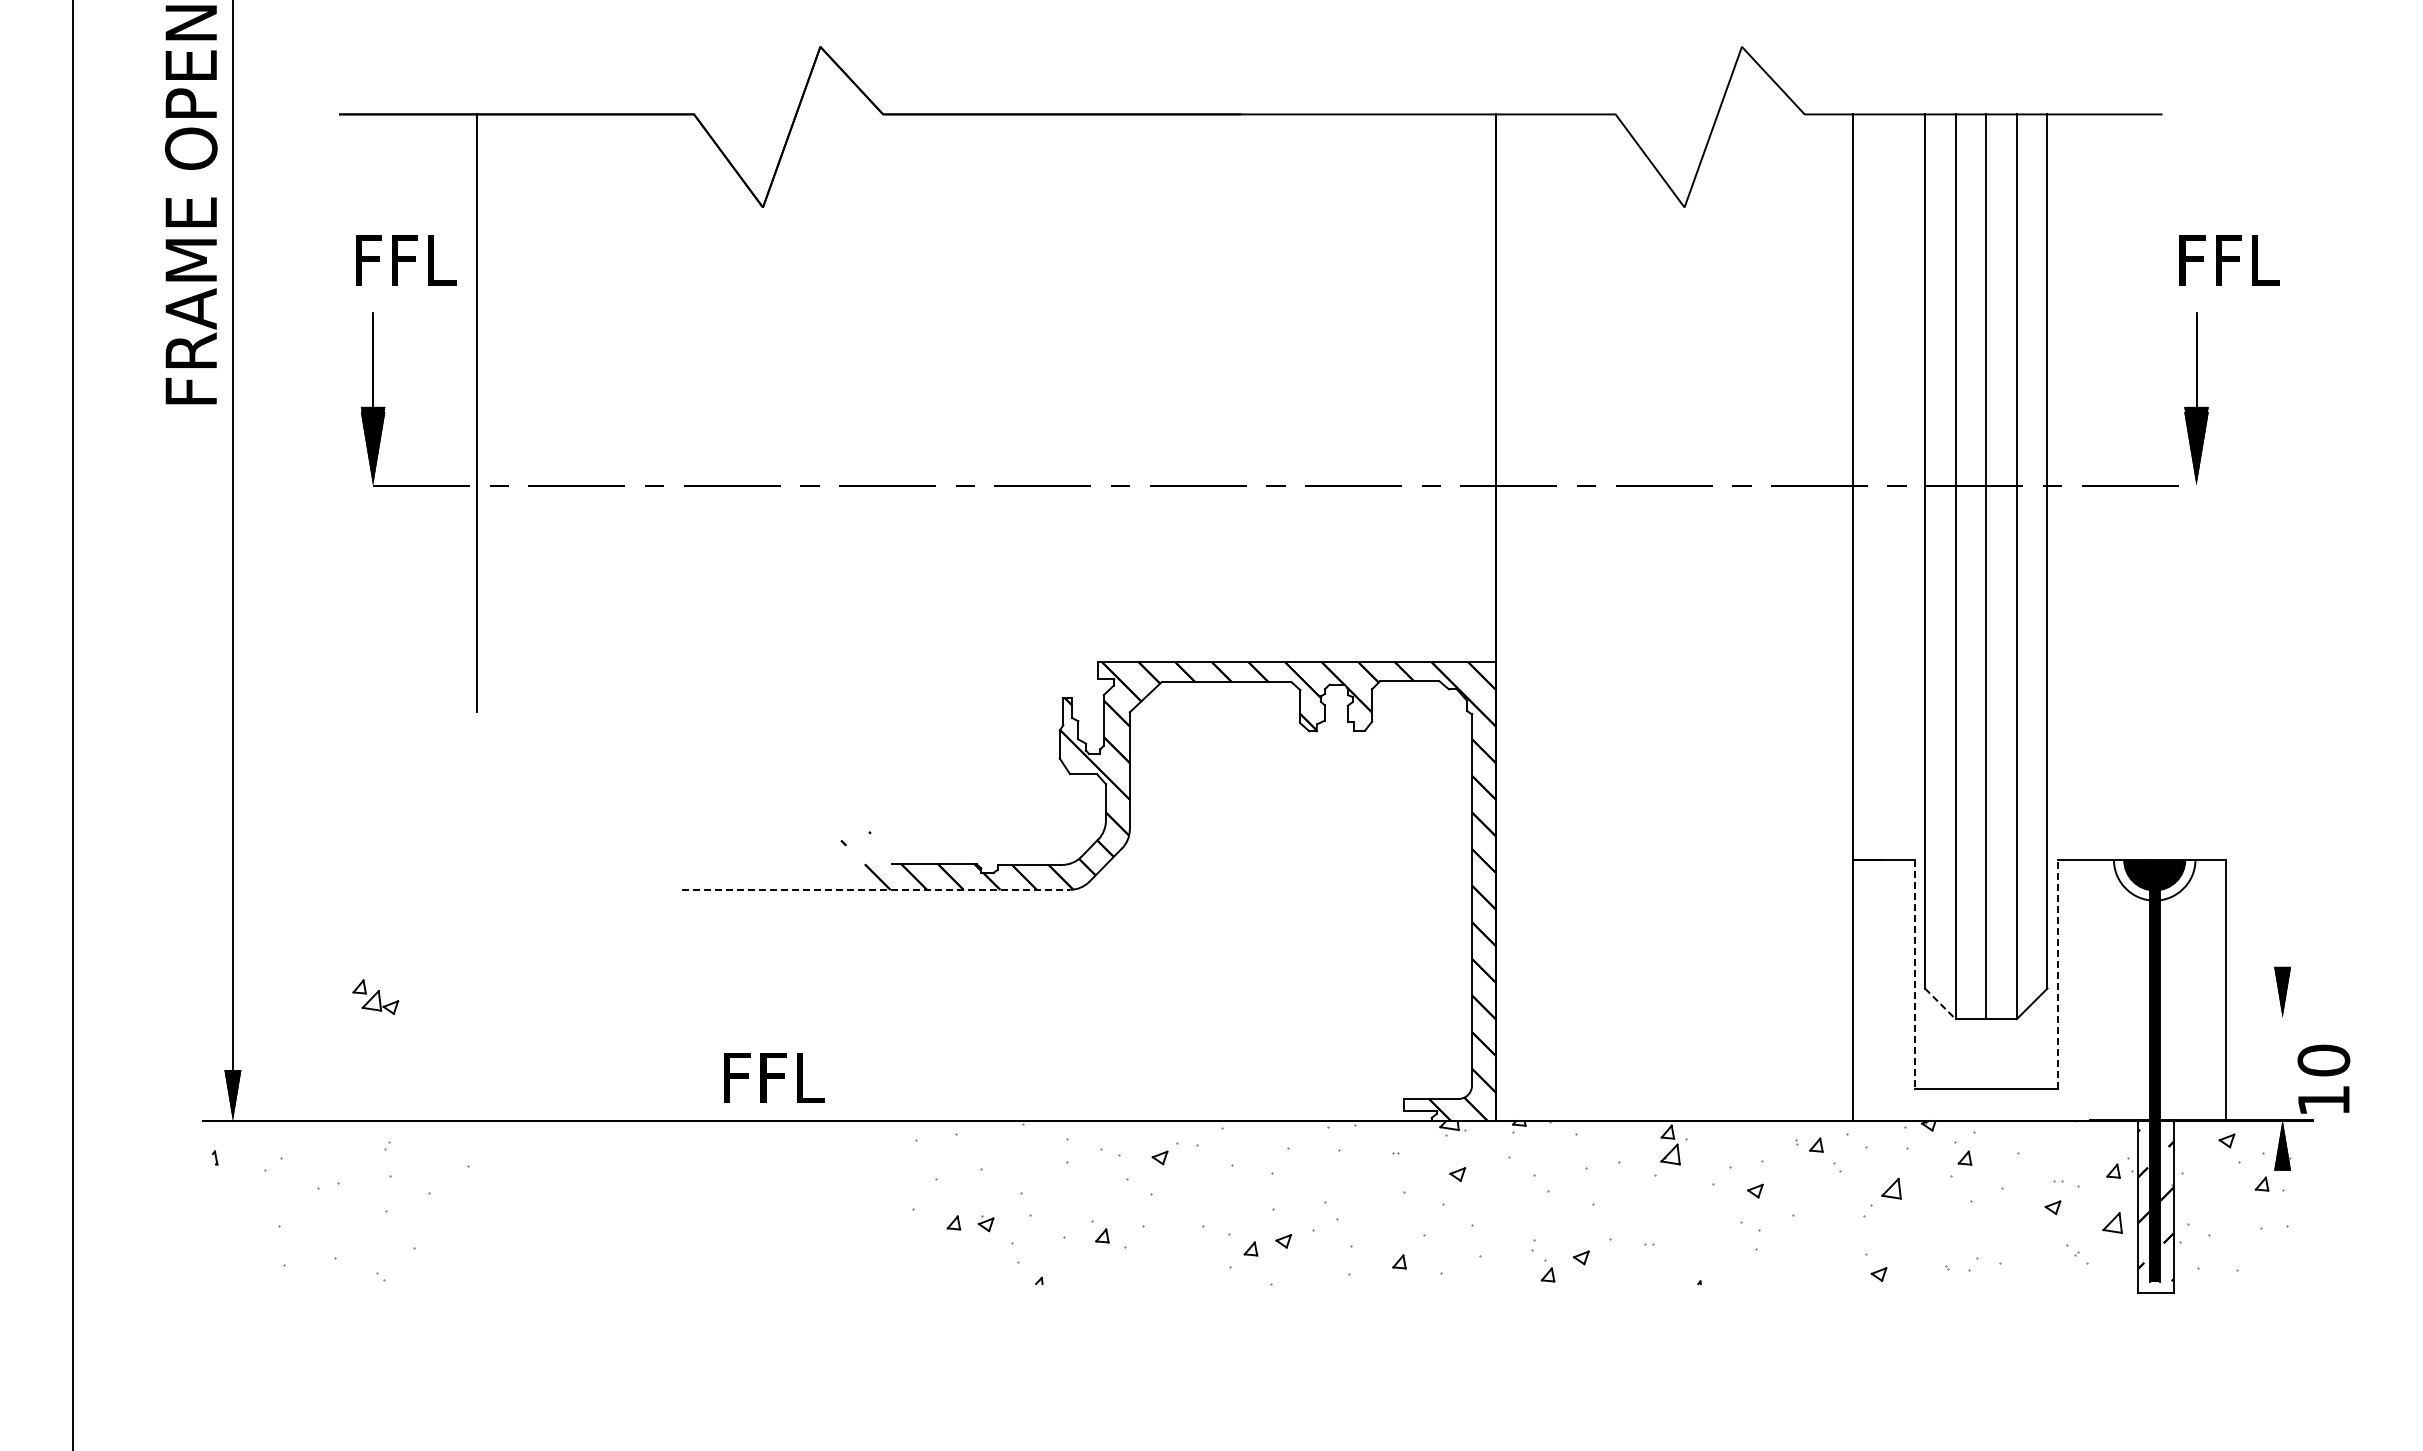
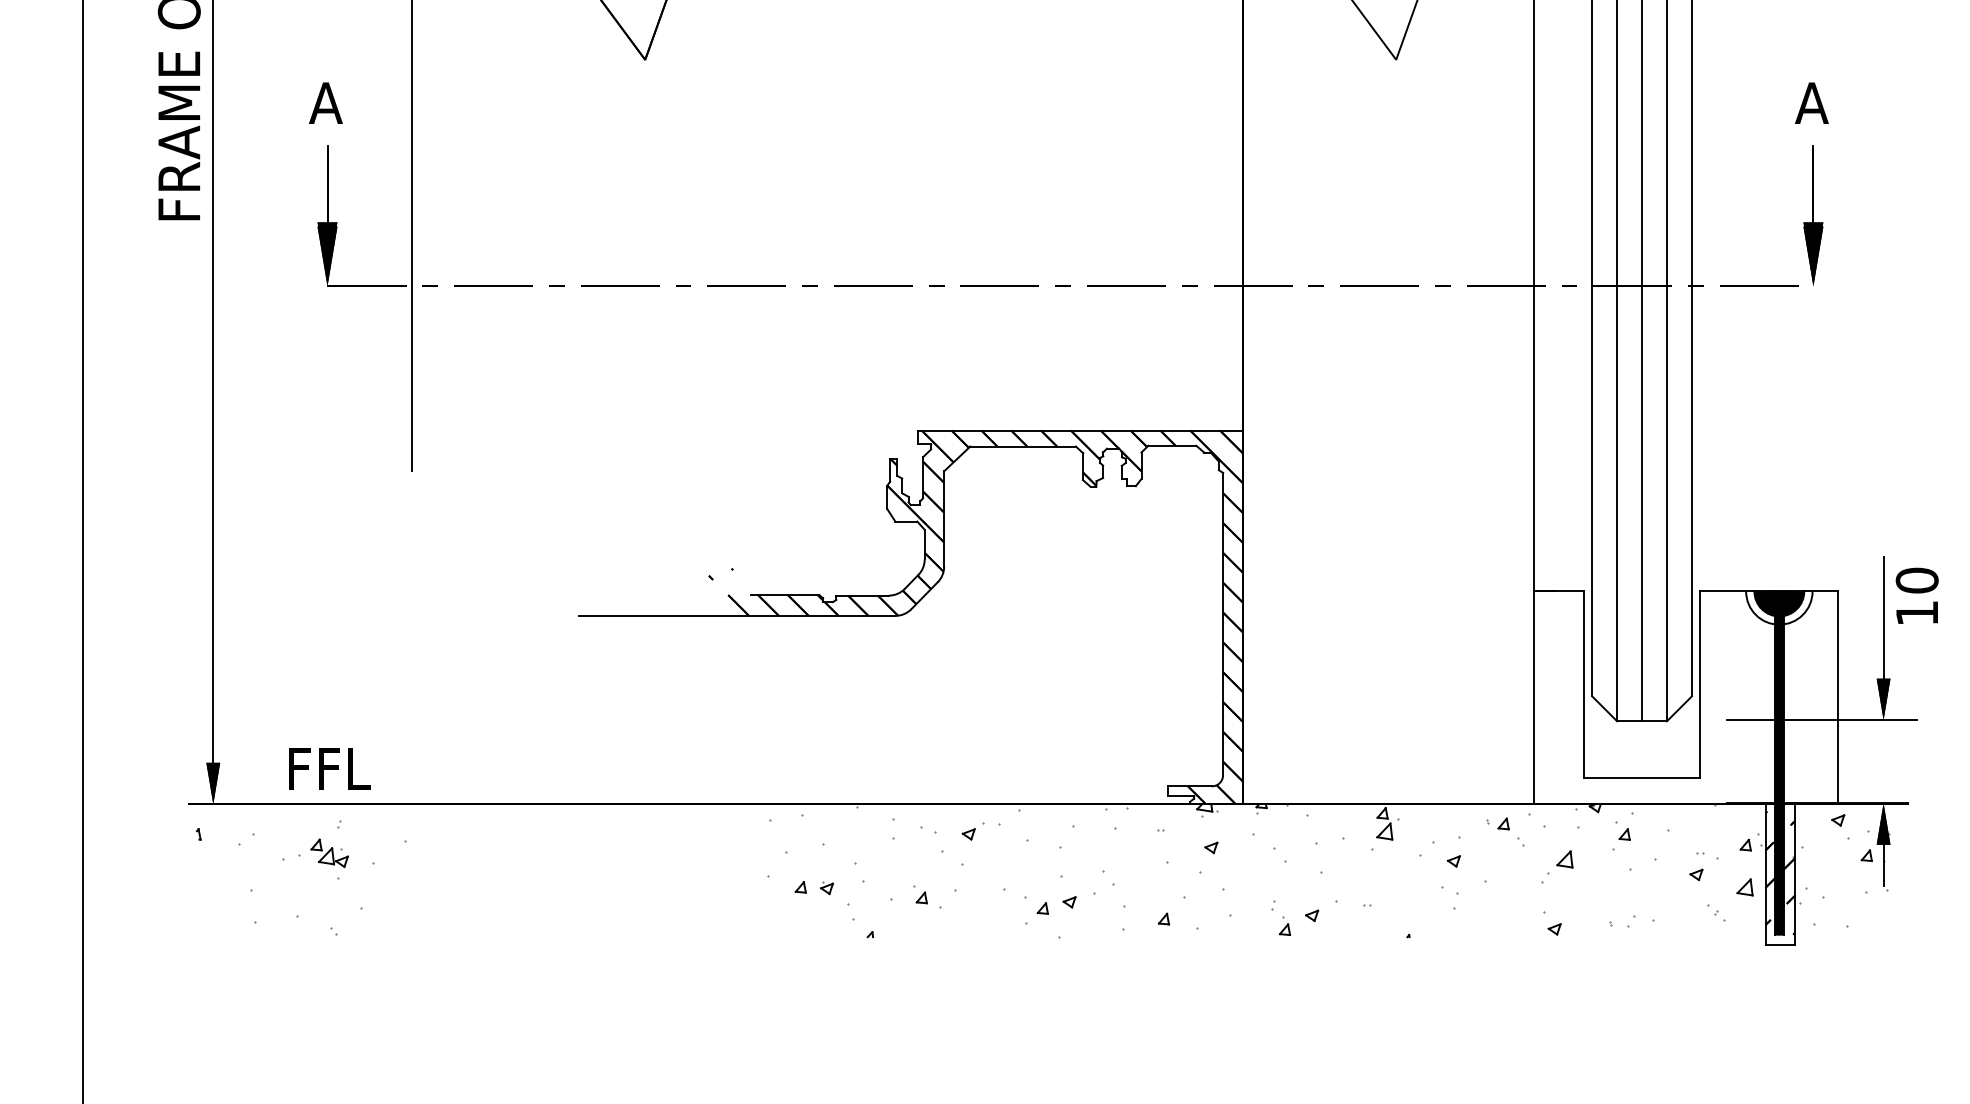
text: (403, 260) -> (352, 103), FFL -> A
text: (2226, 260) -> (1837, 103), FFL -> A
line: (876, 889) -> (737, 615), dashed -> solid
line: (2282, 891) -> (1883, 617), added
line: (1914, 974) -> (1583, 684), dashed -> solid
line: (2057, 974) -> (1700, 684), dashed -> solid
part: (375, 996) -> (329, 852), moved
line: (1940, 1003) -> (1604, 708), dashed -> solid
line: (2207, 1017) -> (1822, 719), added
text: (774, 1077) -> (330, 768), moved
text: (2323, 1078) -> (1916, 595), moved
line: (2282, 1195) -> (1883, 864), added

